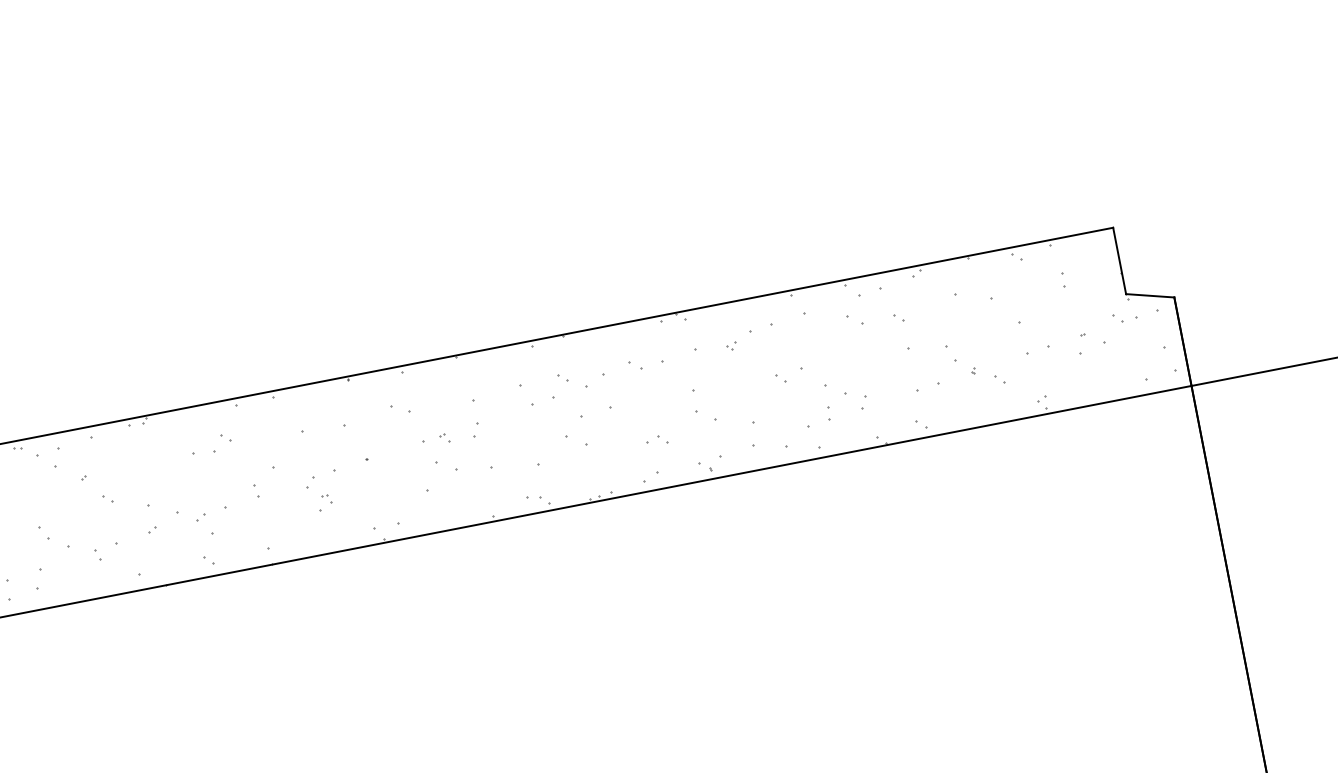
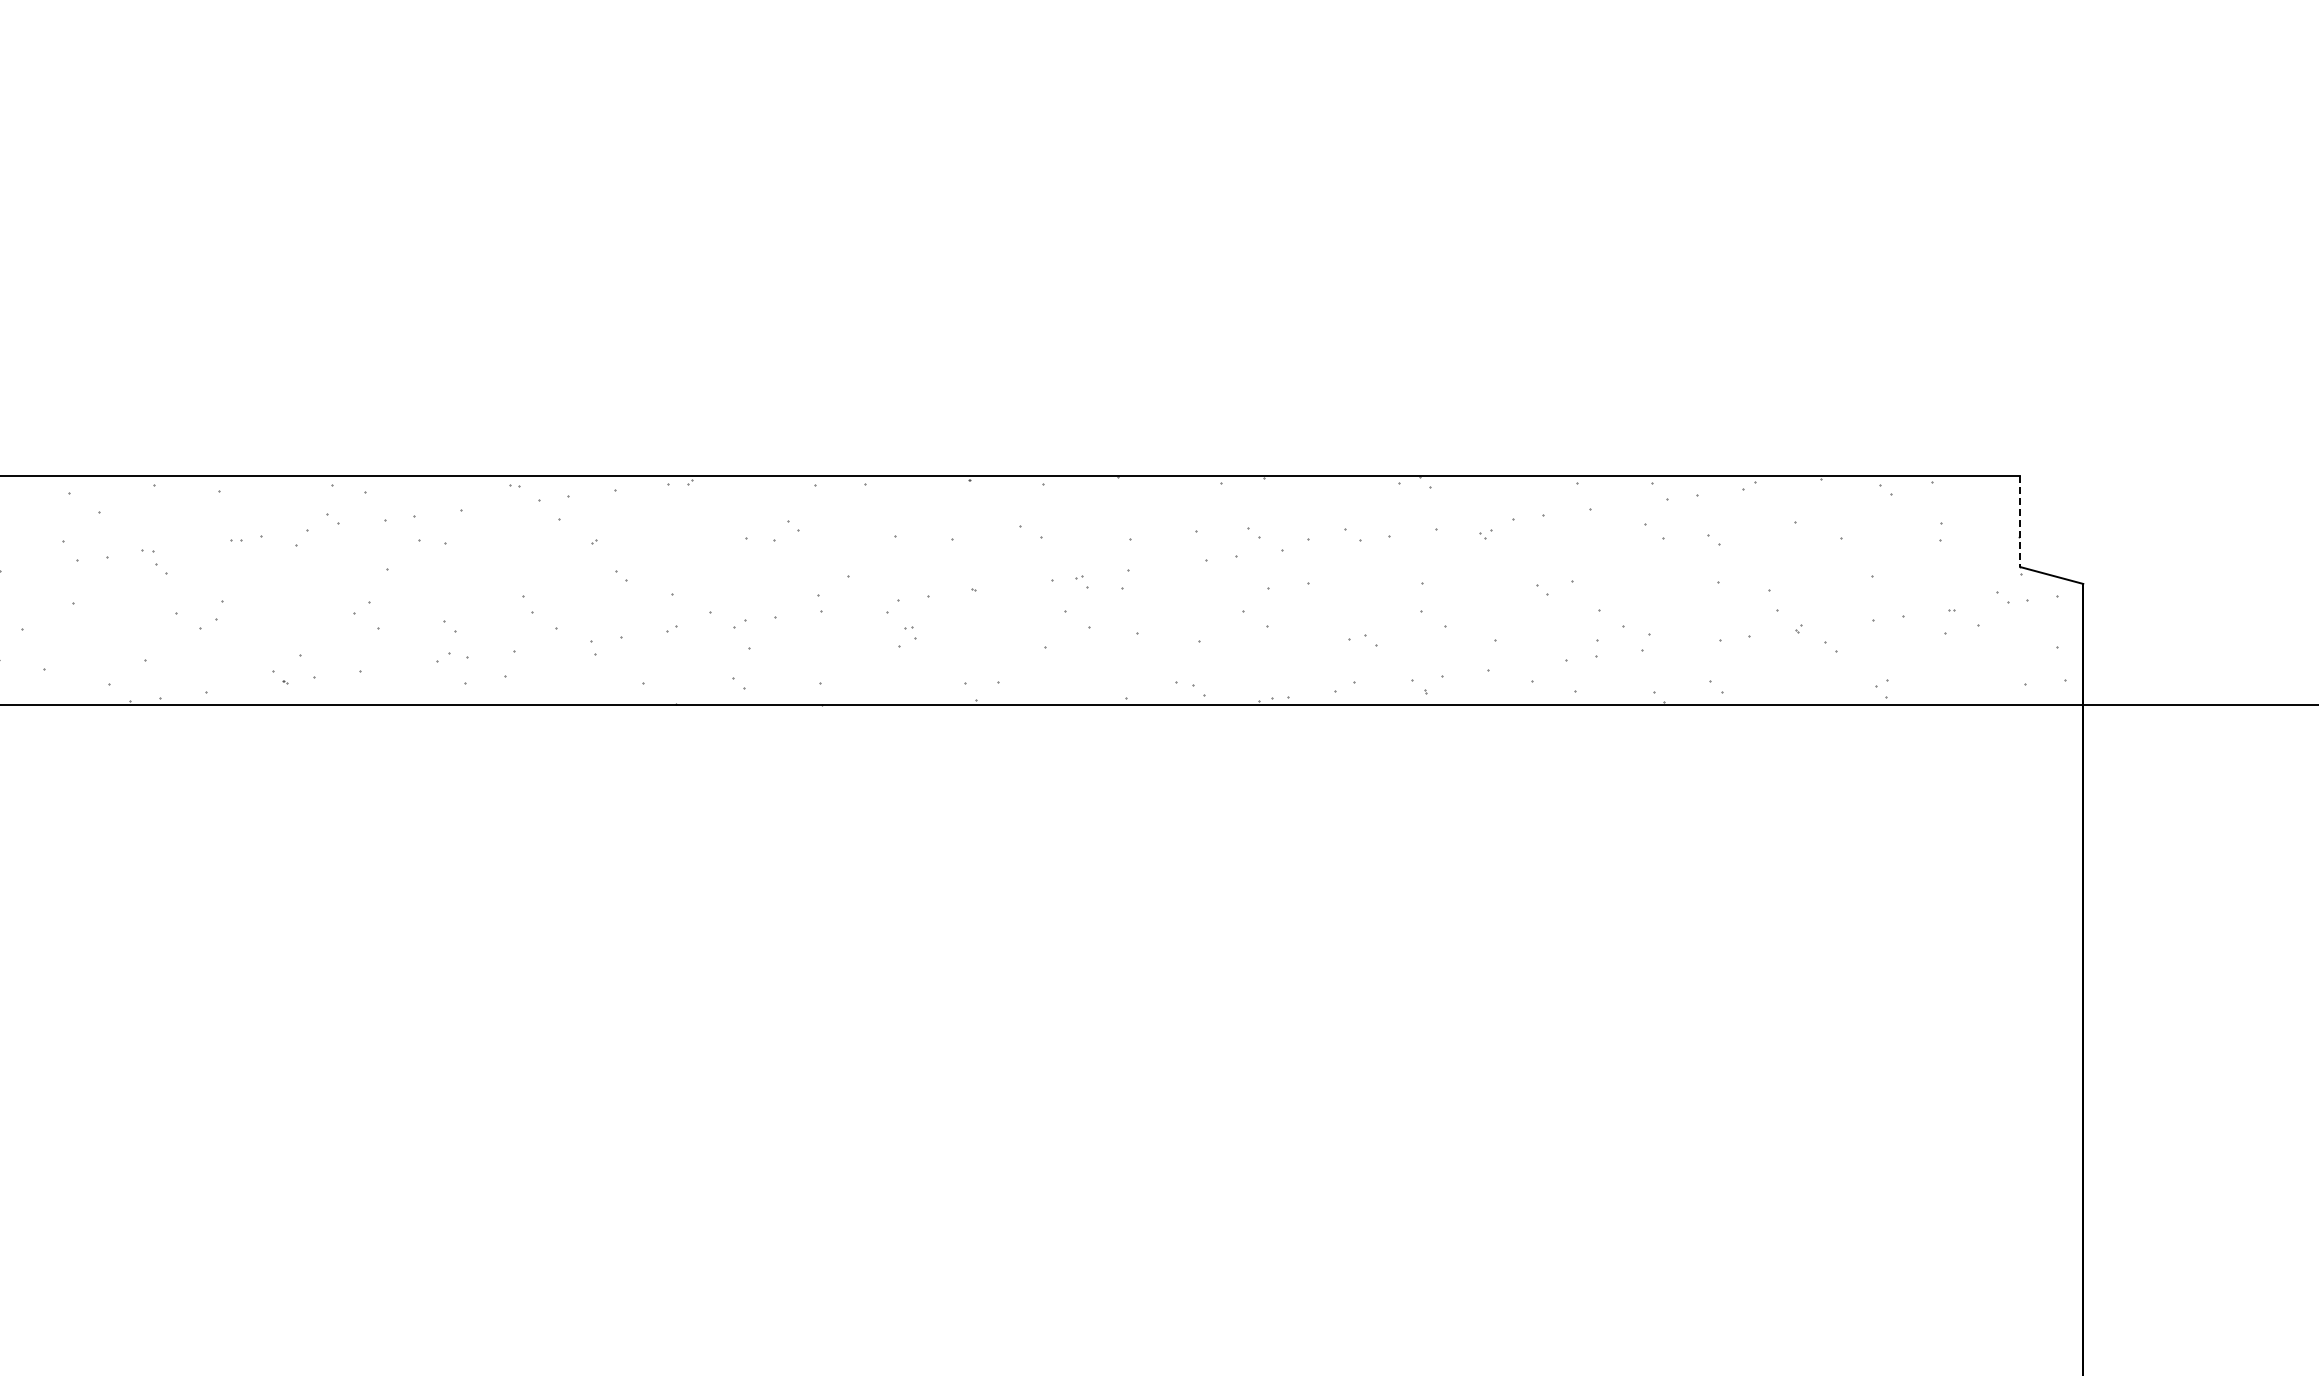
line: (1119, 260) -> (2020, 521), solid -> dashed

